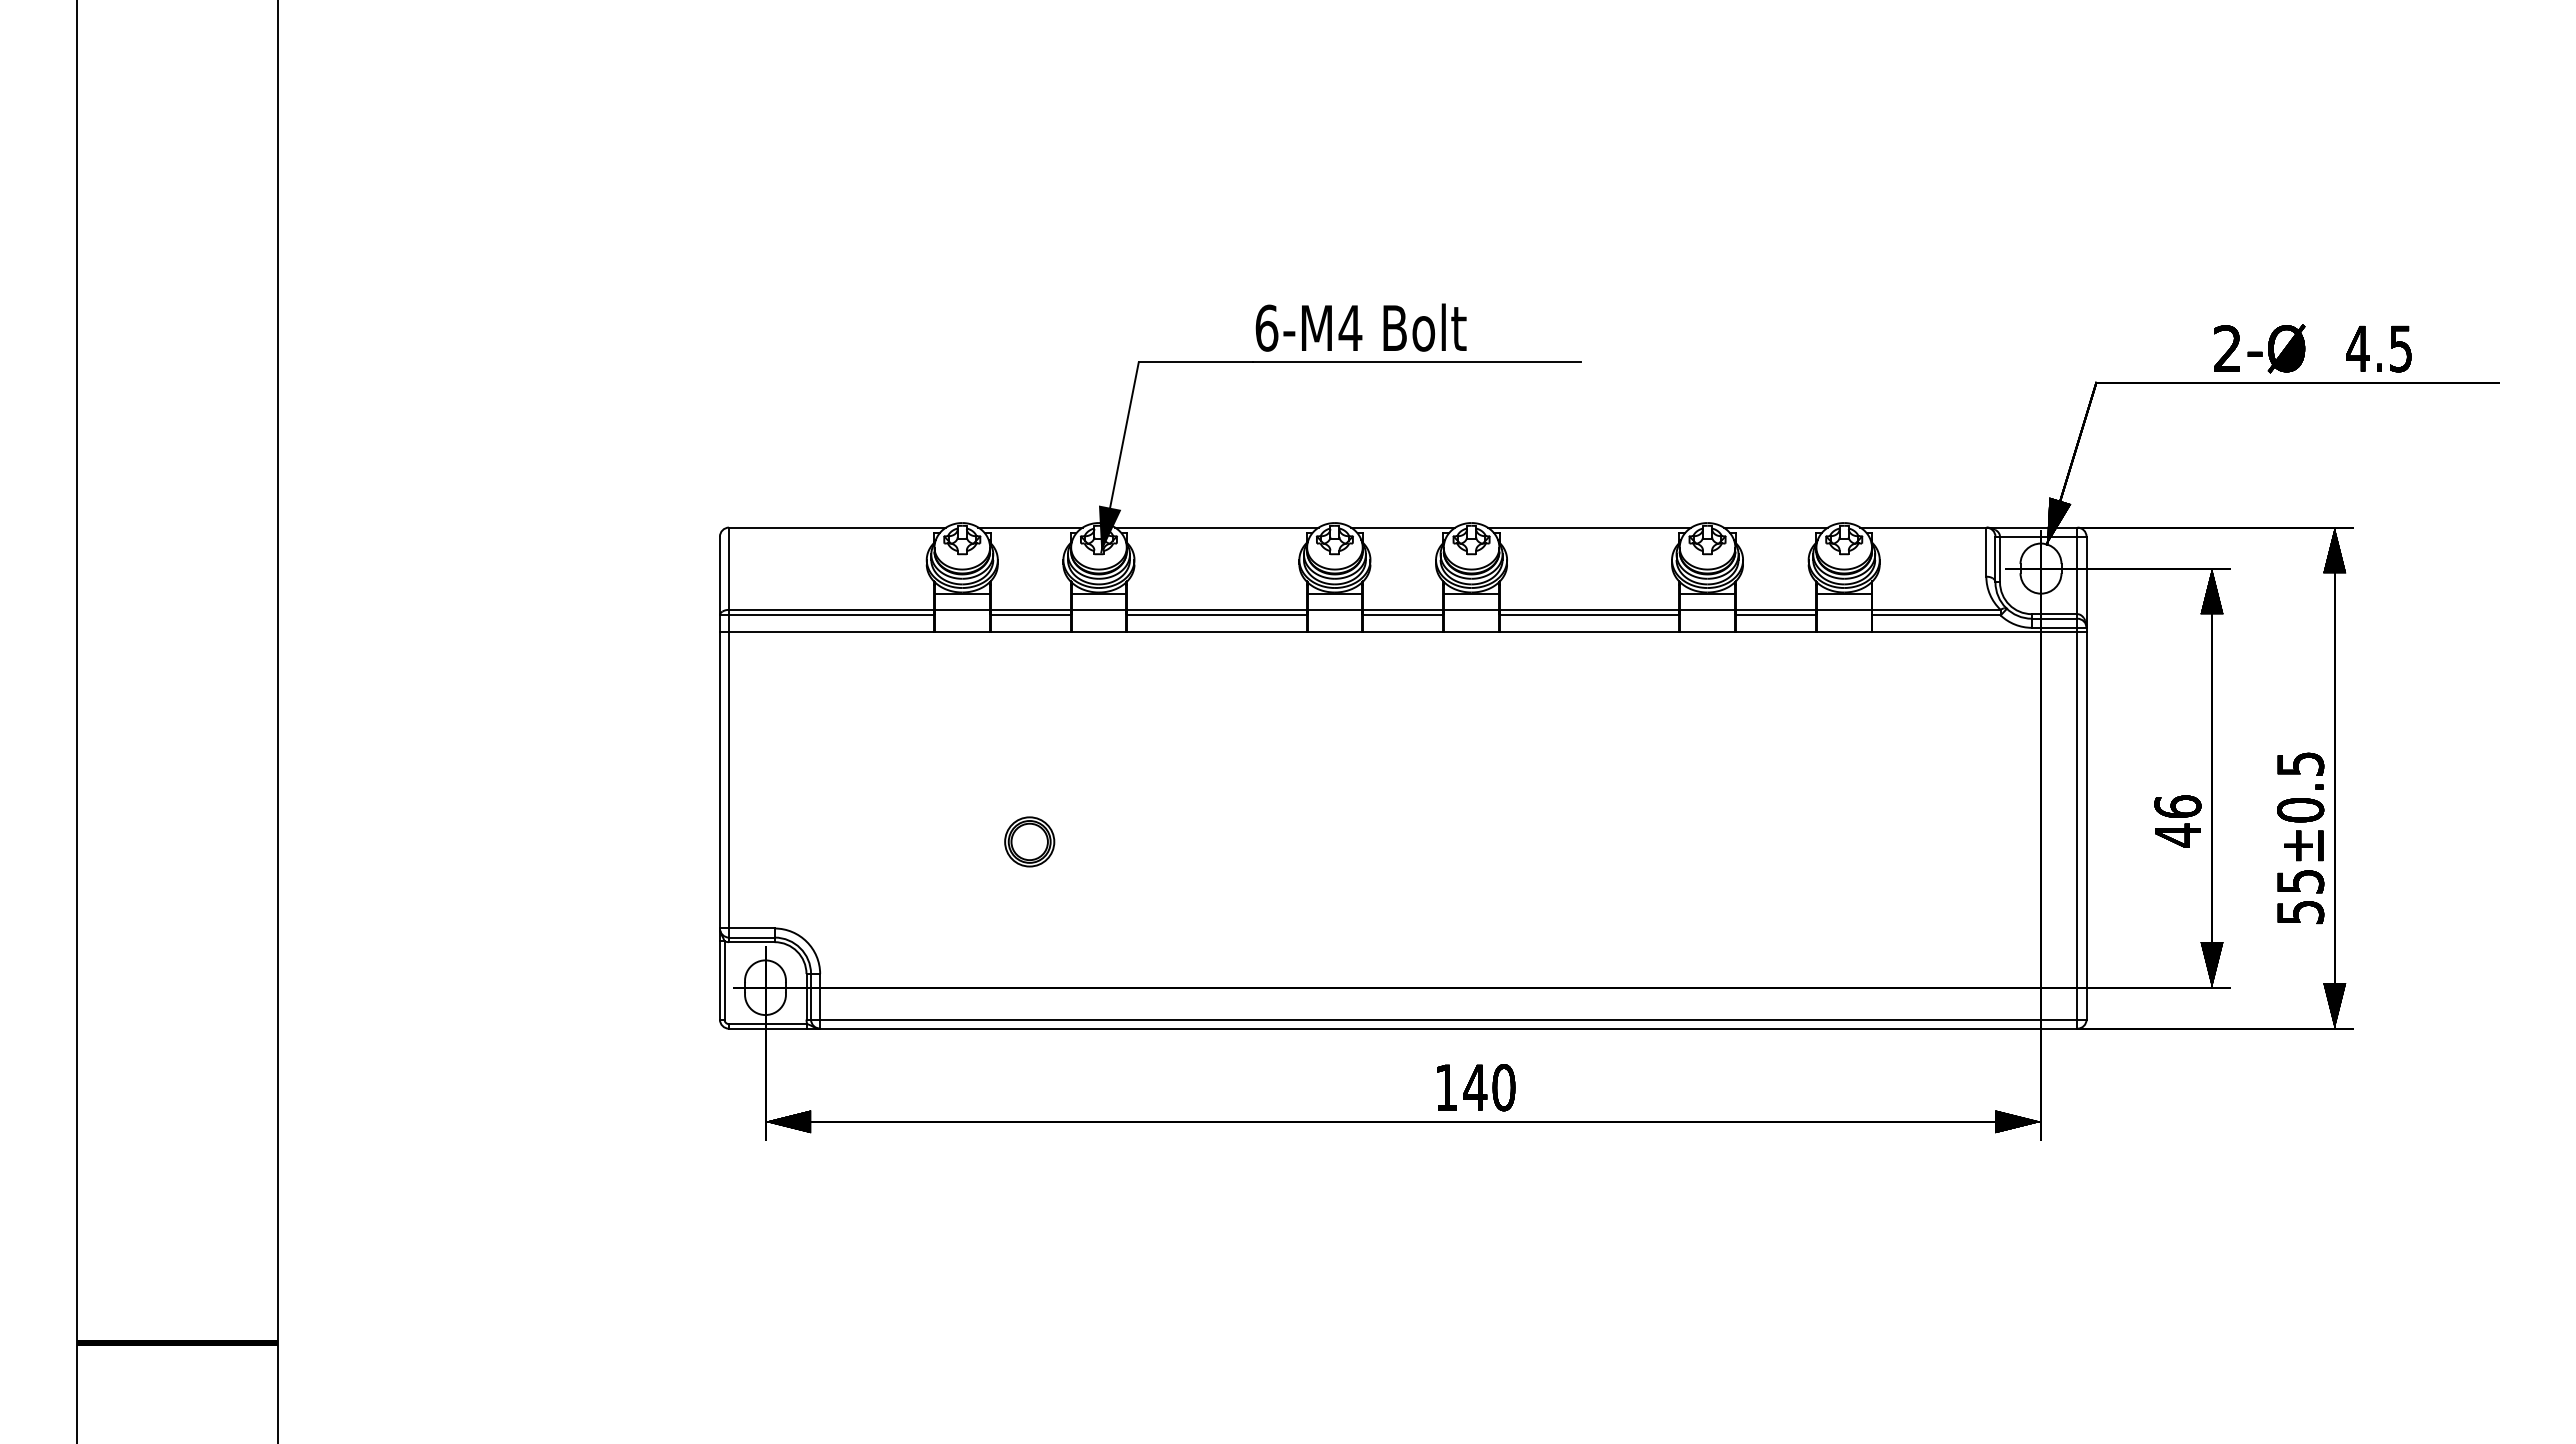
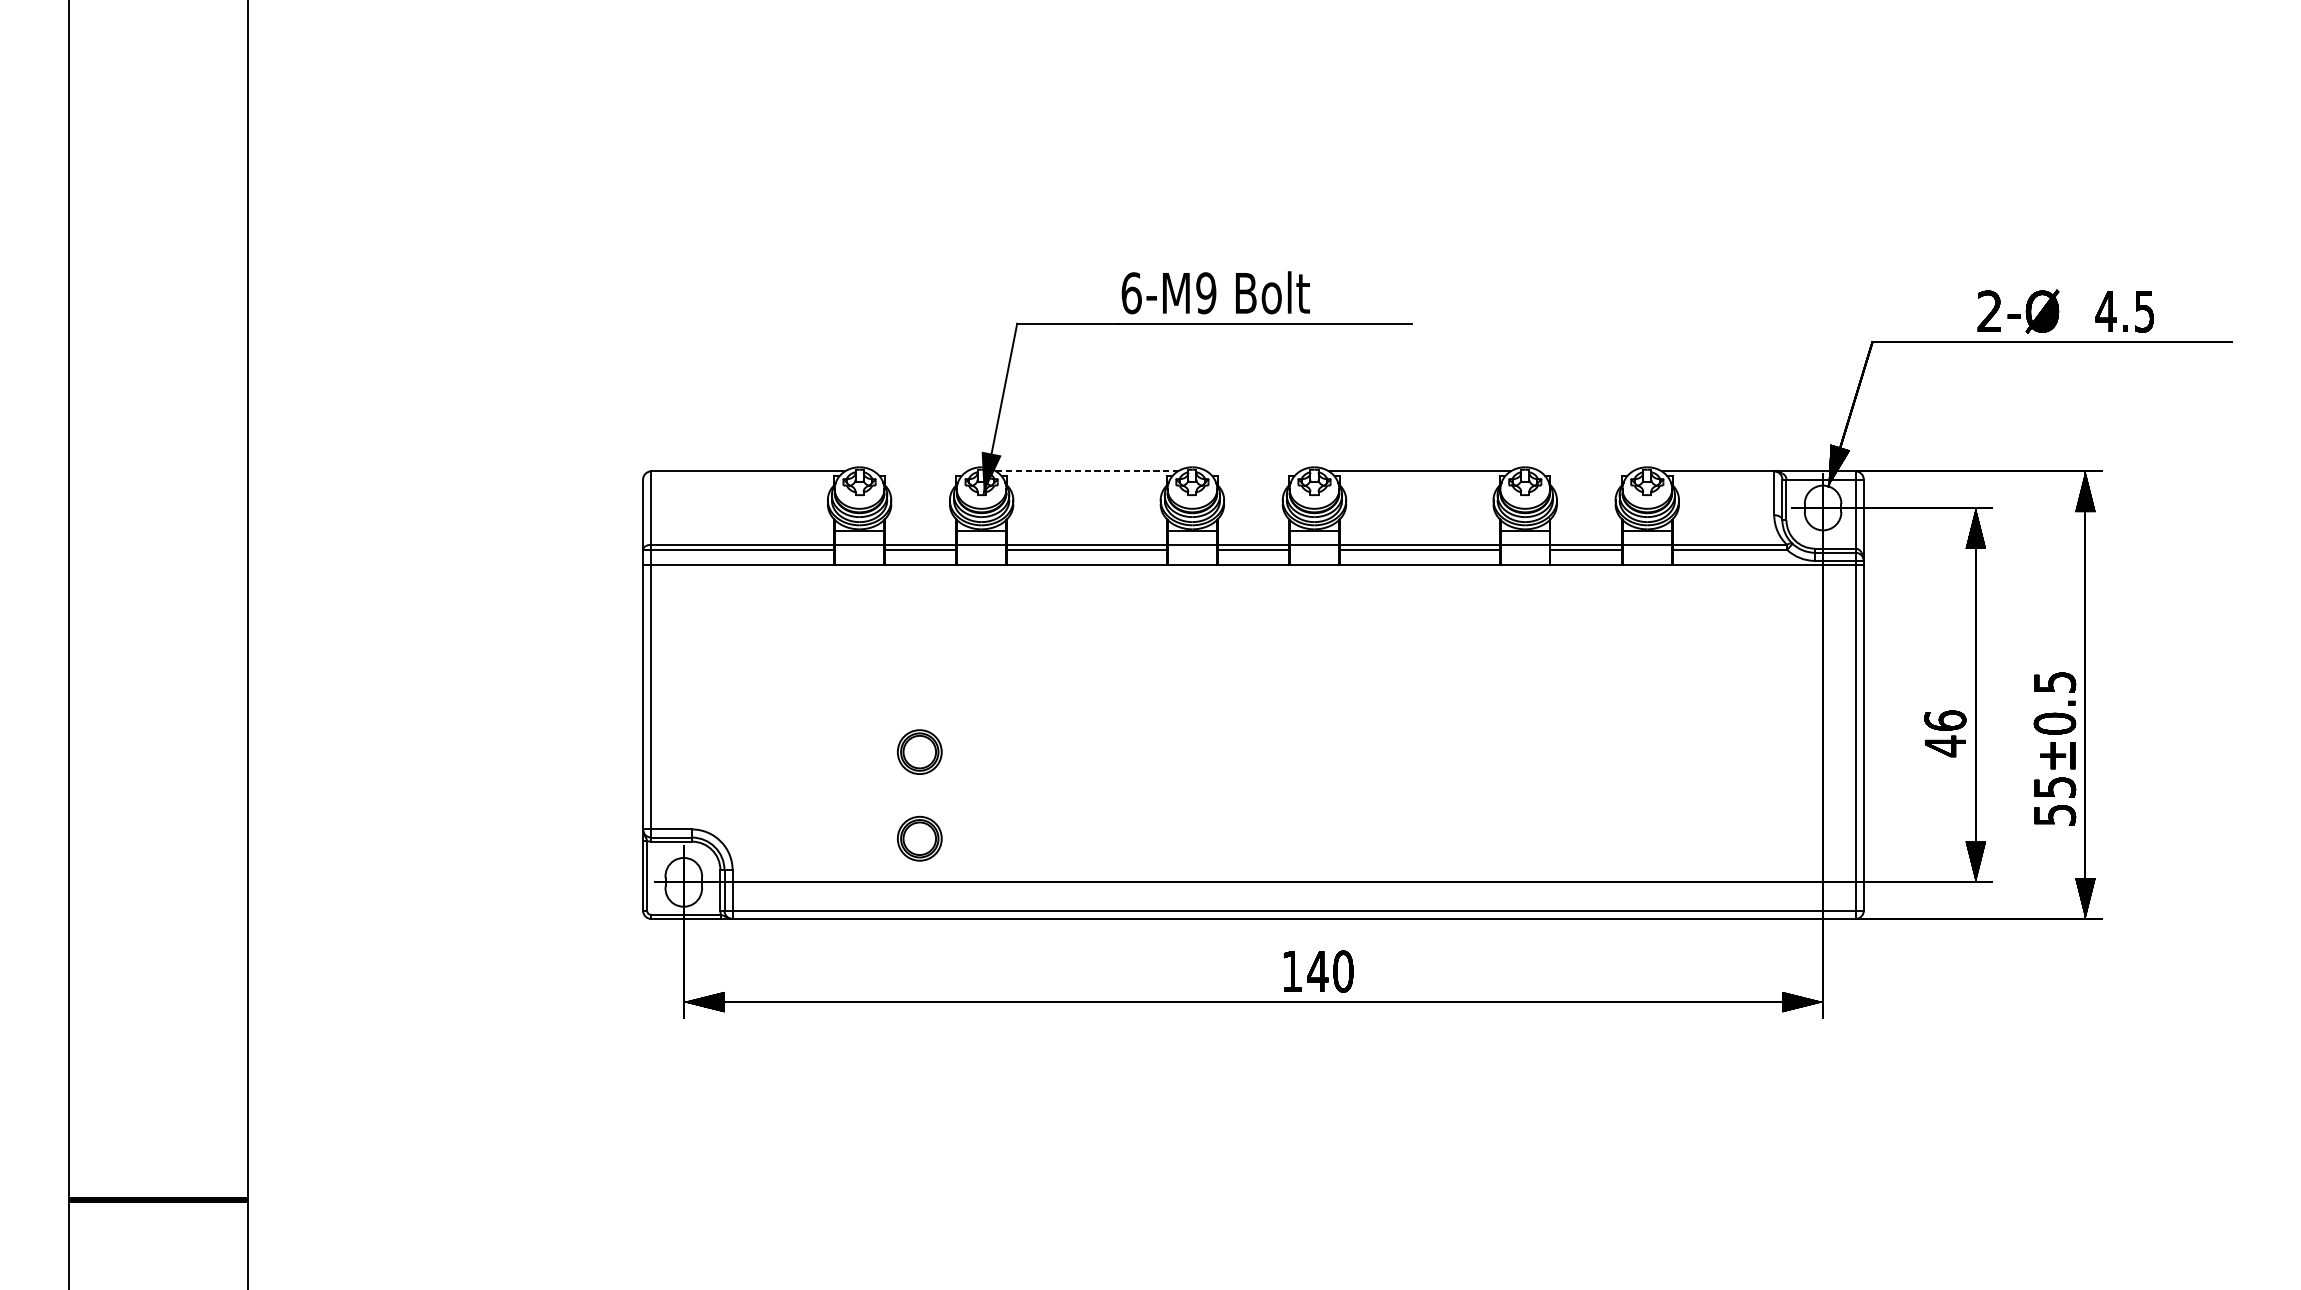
text: (1350, 327) -> (1206, 292), 6-M4 -> 6-M9
line: (1030, 527) -> (920, 471), removed
line: (1216, 527) -> (1086, 471), solid -> dashed
line: (1403, 527) -> (1253, 471), removed
line: (1775, 527) -> (1585, 471), removed
part: (1029, 938) -> (919, 838), added

